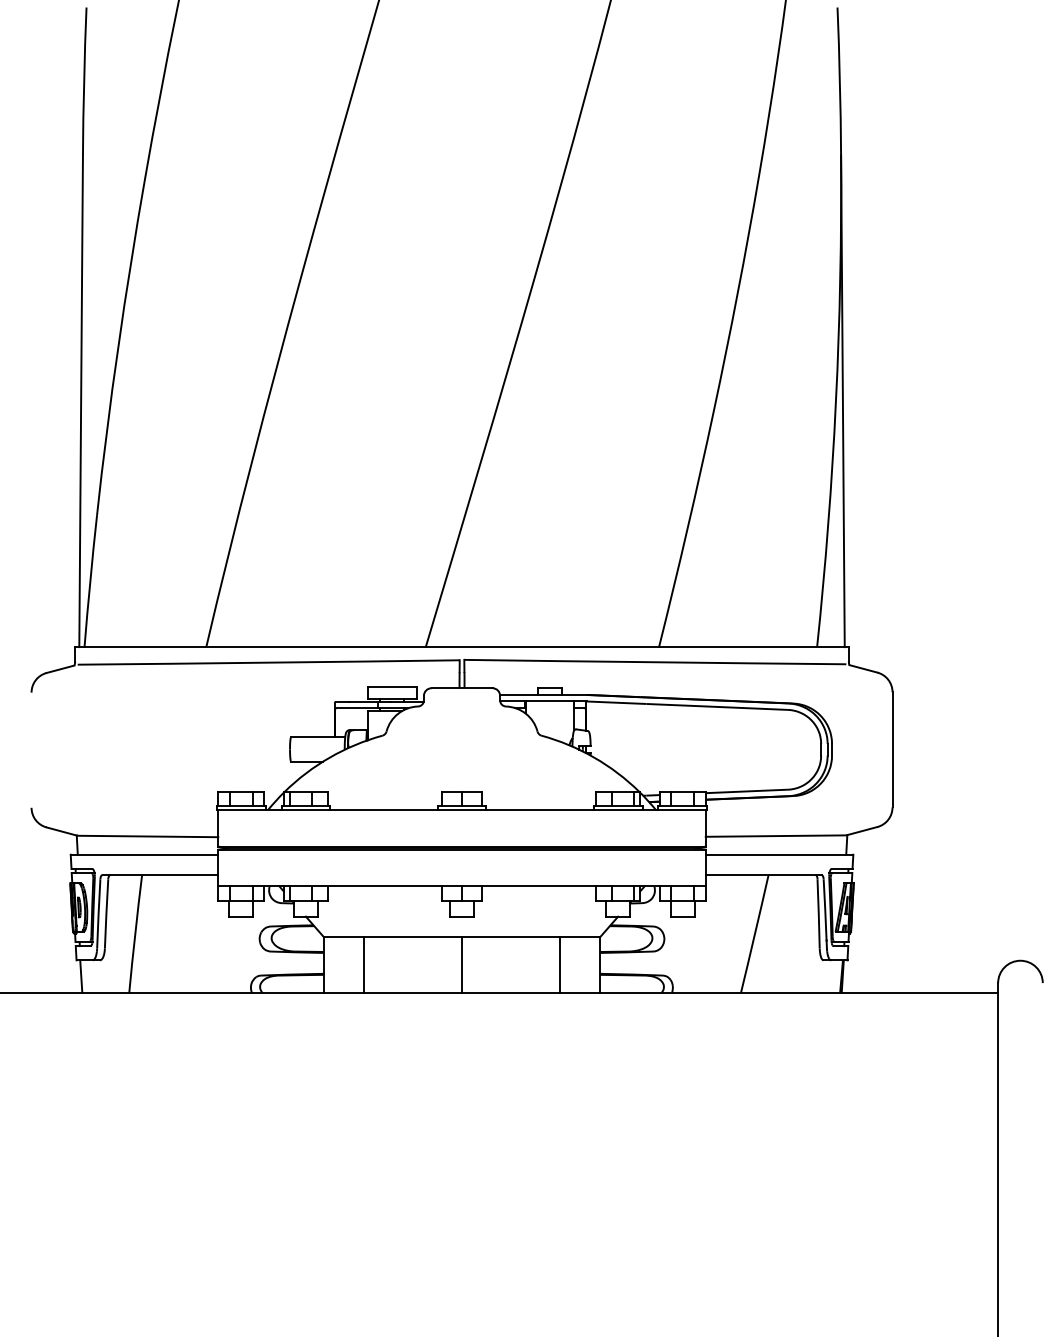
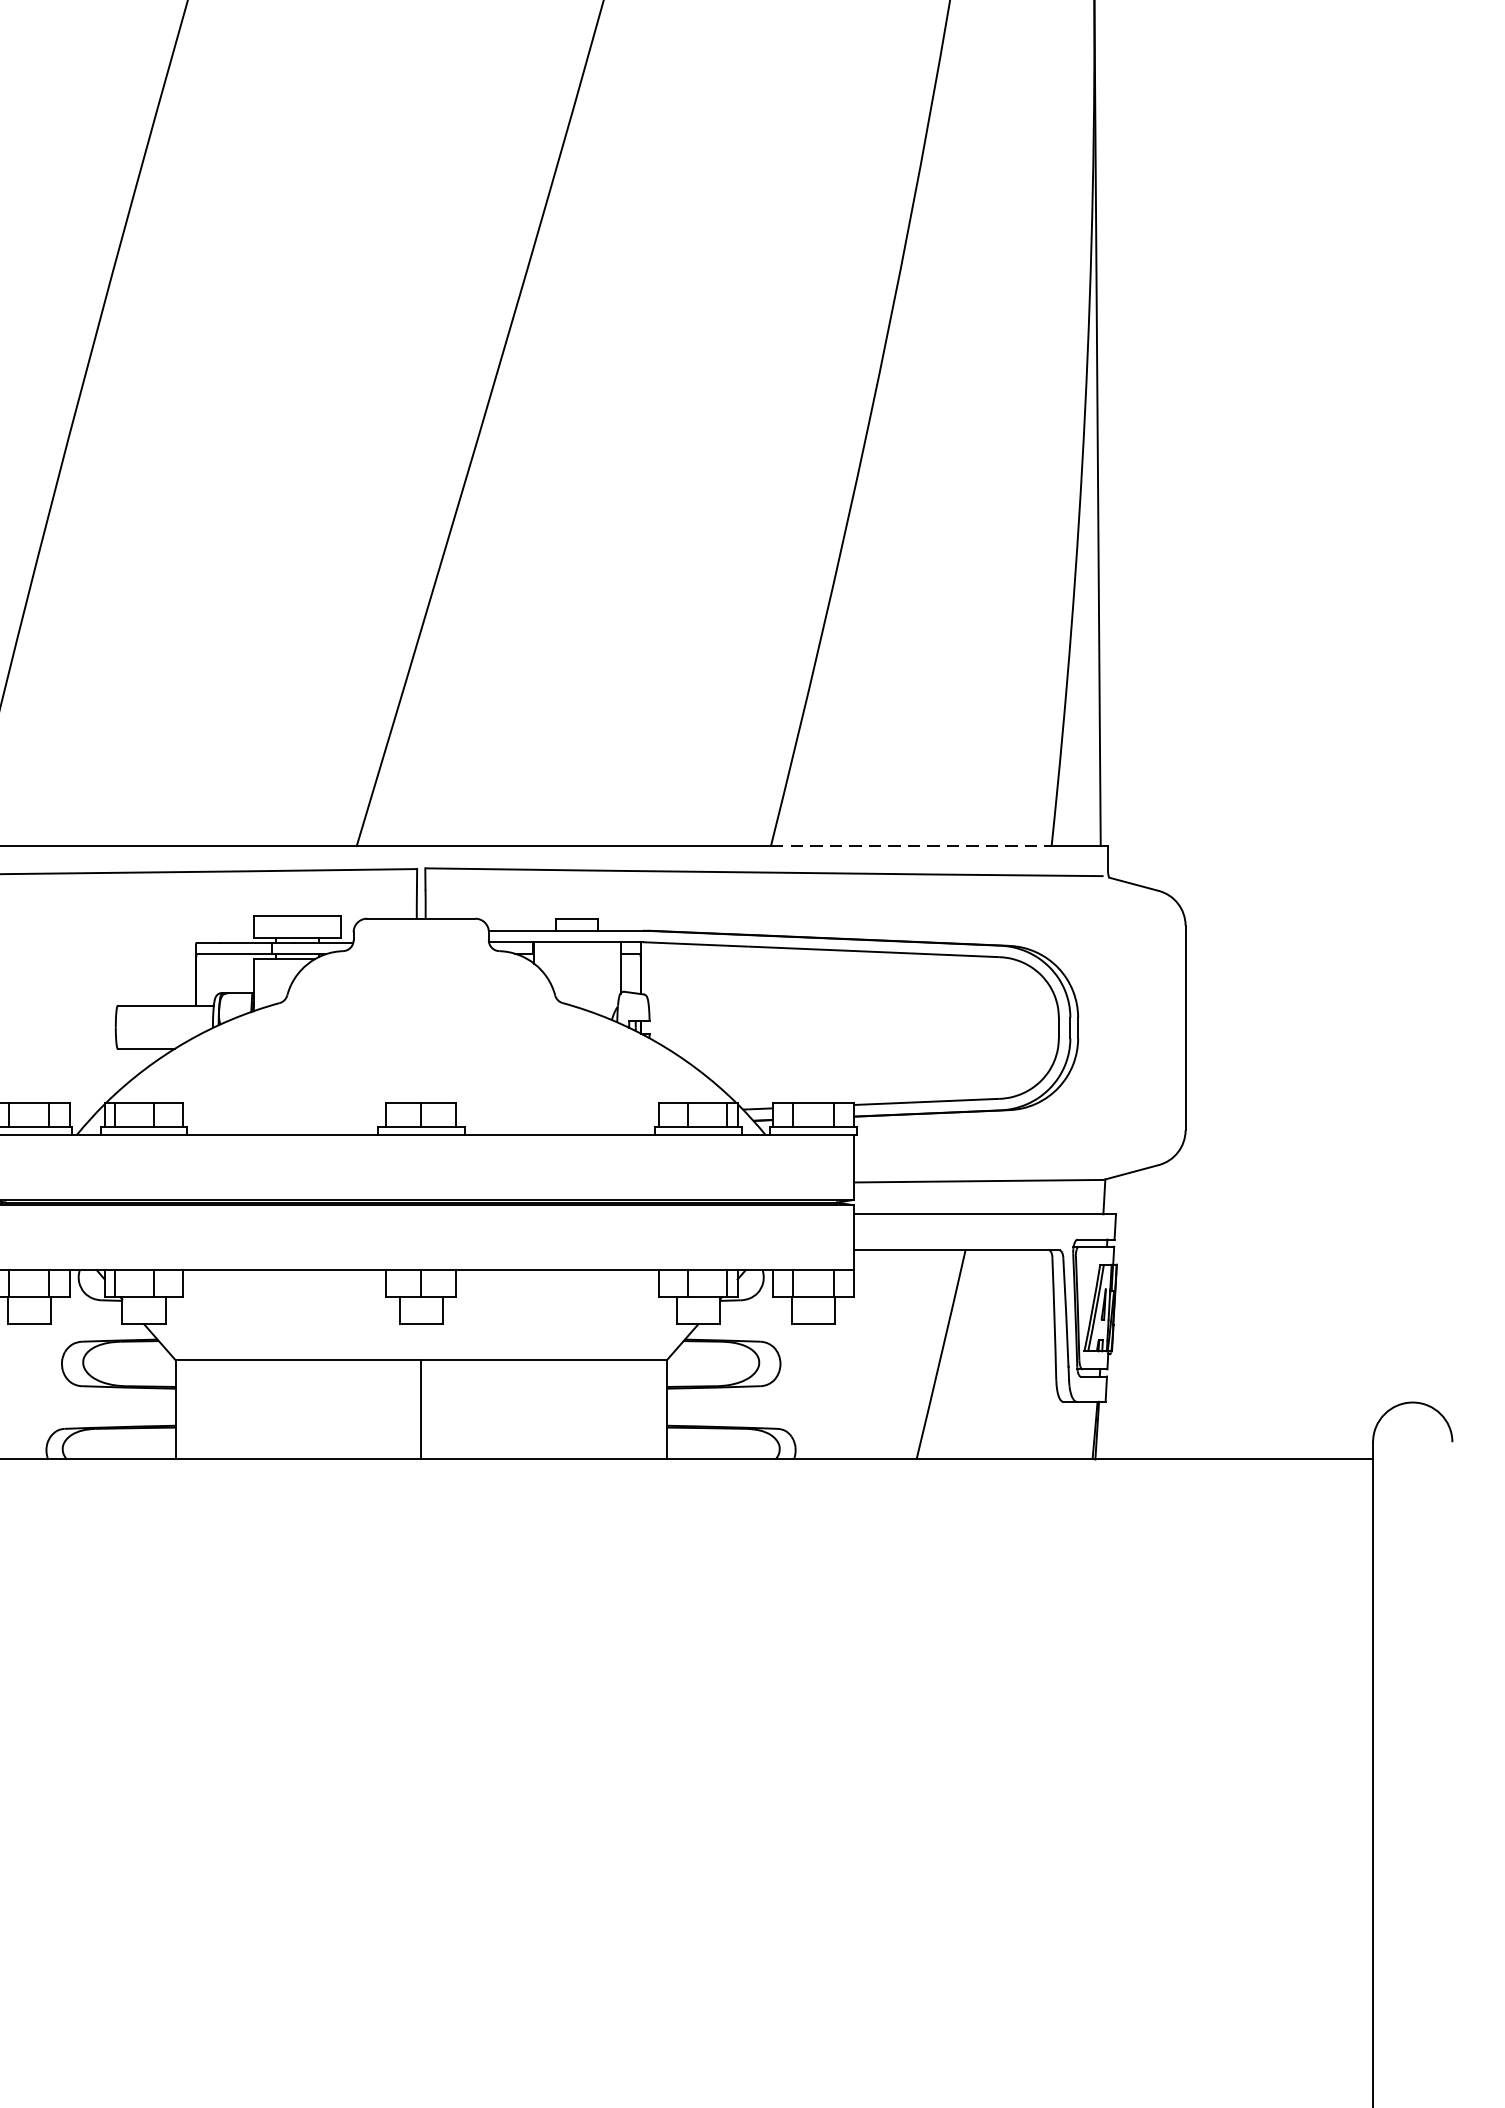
line: (738, 647) -> (912, 846), solid -> dashed
line: (364, 964) -> (248, 1409), removed
line: (559, 964) -> (594, 1409), removed

